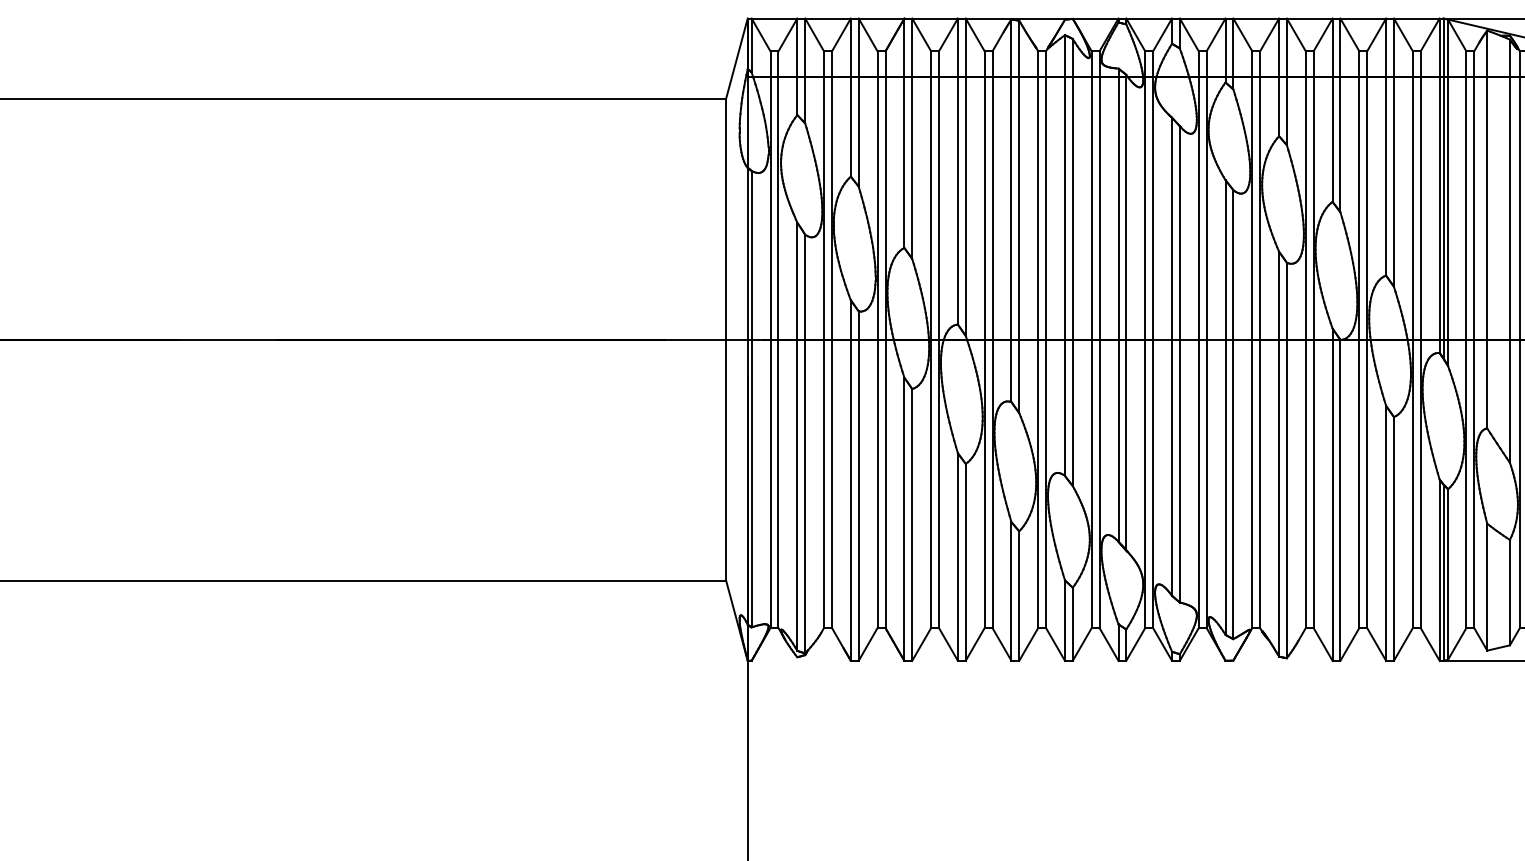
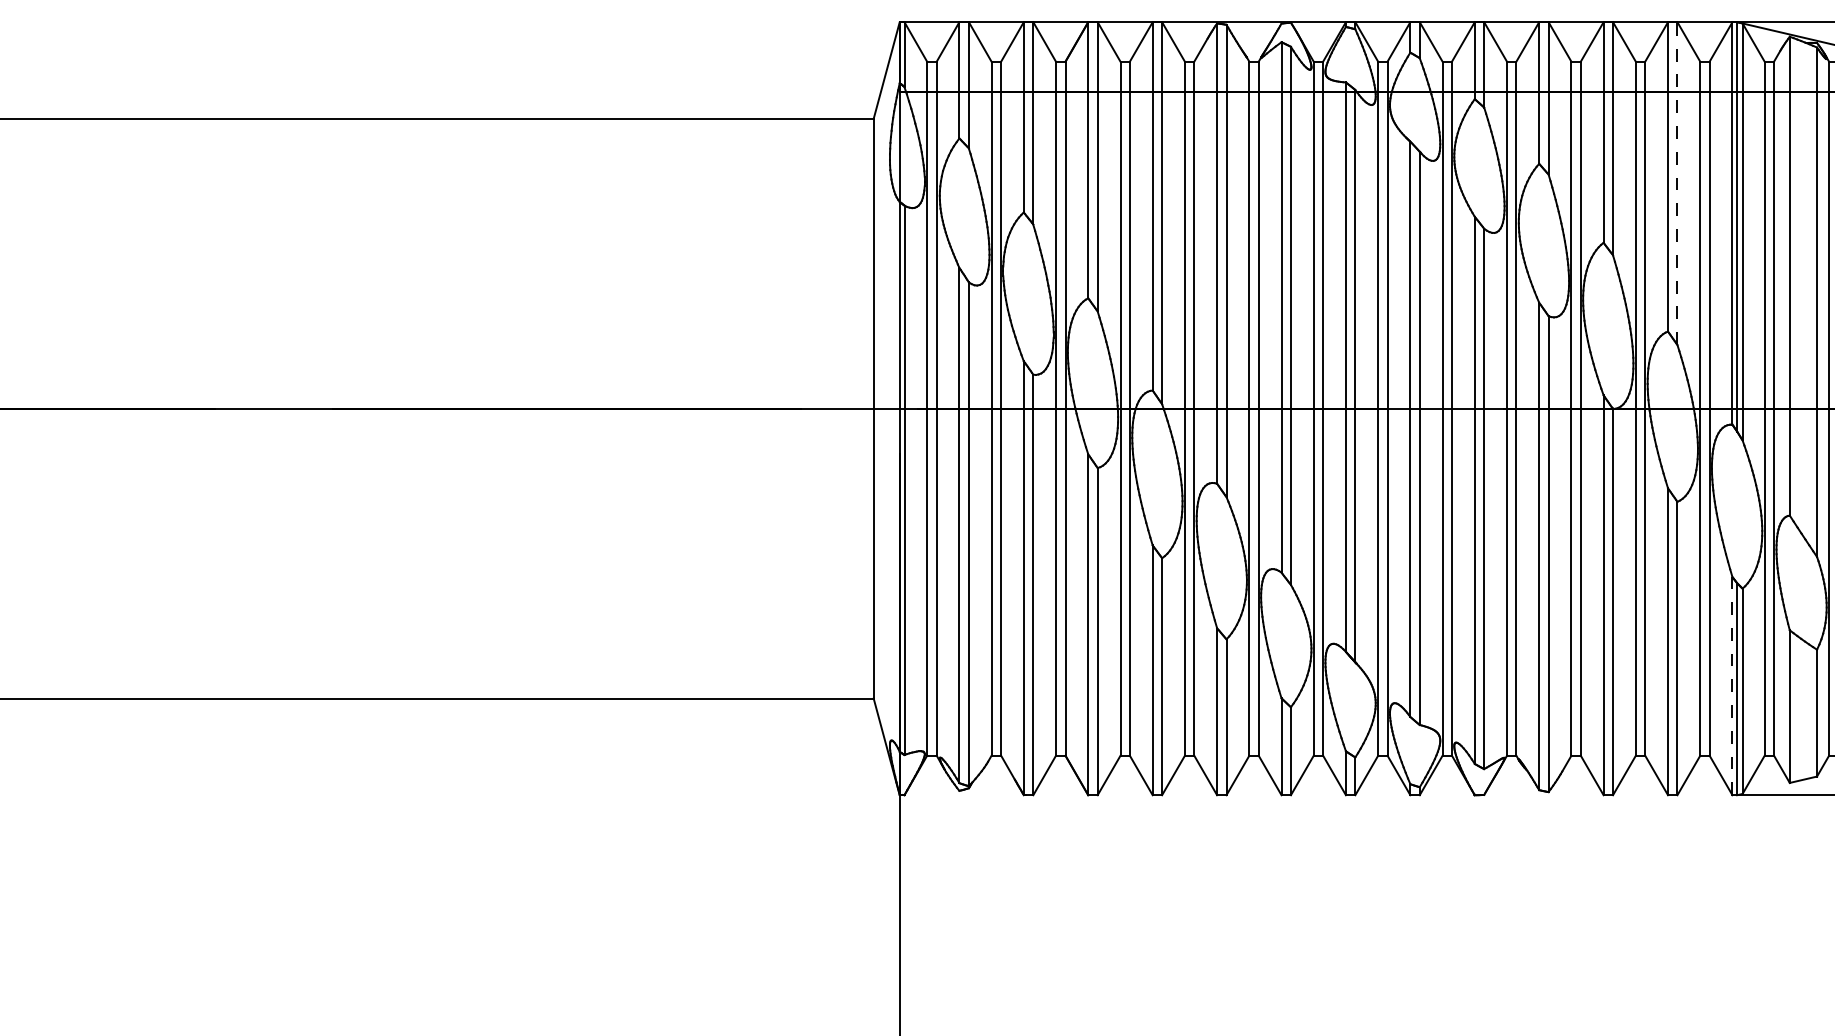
line: (1393, 152) -> (1677, 183), solid -> dashed
line: (1439, 569) -> (1732, 685), solid -> dashed

